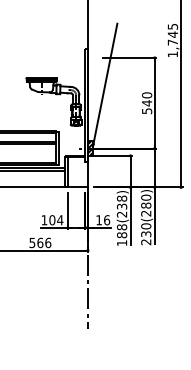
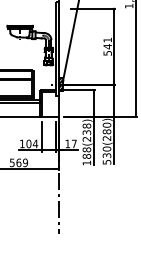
text: (147, 95) -> (108, 40), 540 -> 541
text: (107, 220) -> (74, 144), 16 -> 17
text: (48, 242) -> (25, 162), 566 -> 569
text: (146, 242) -> (107, 162), 230(280) -> 530(280)

